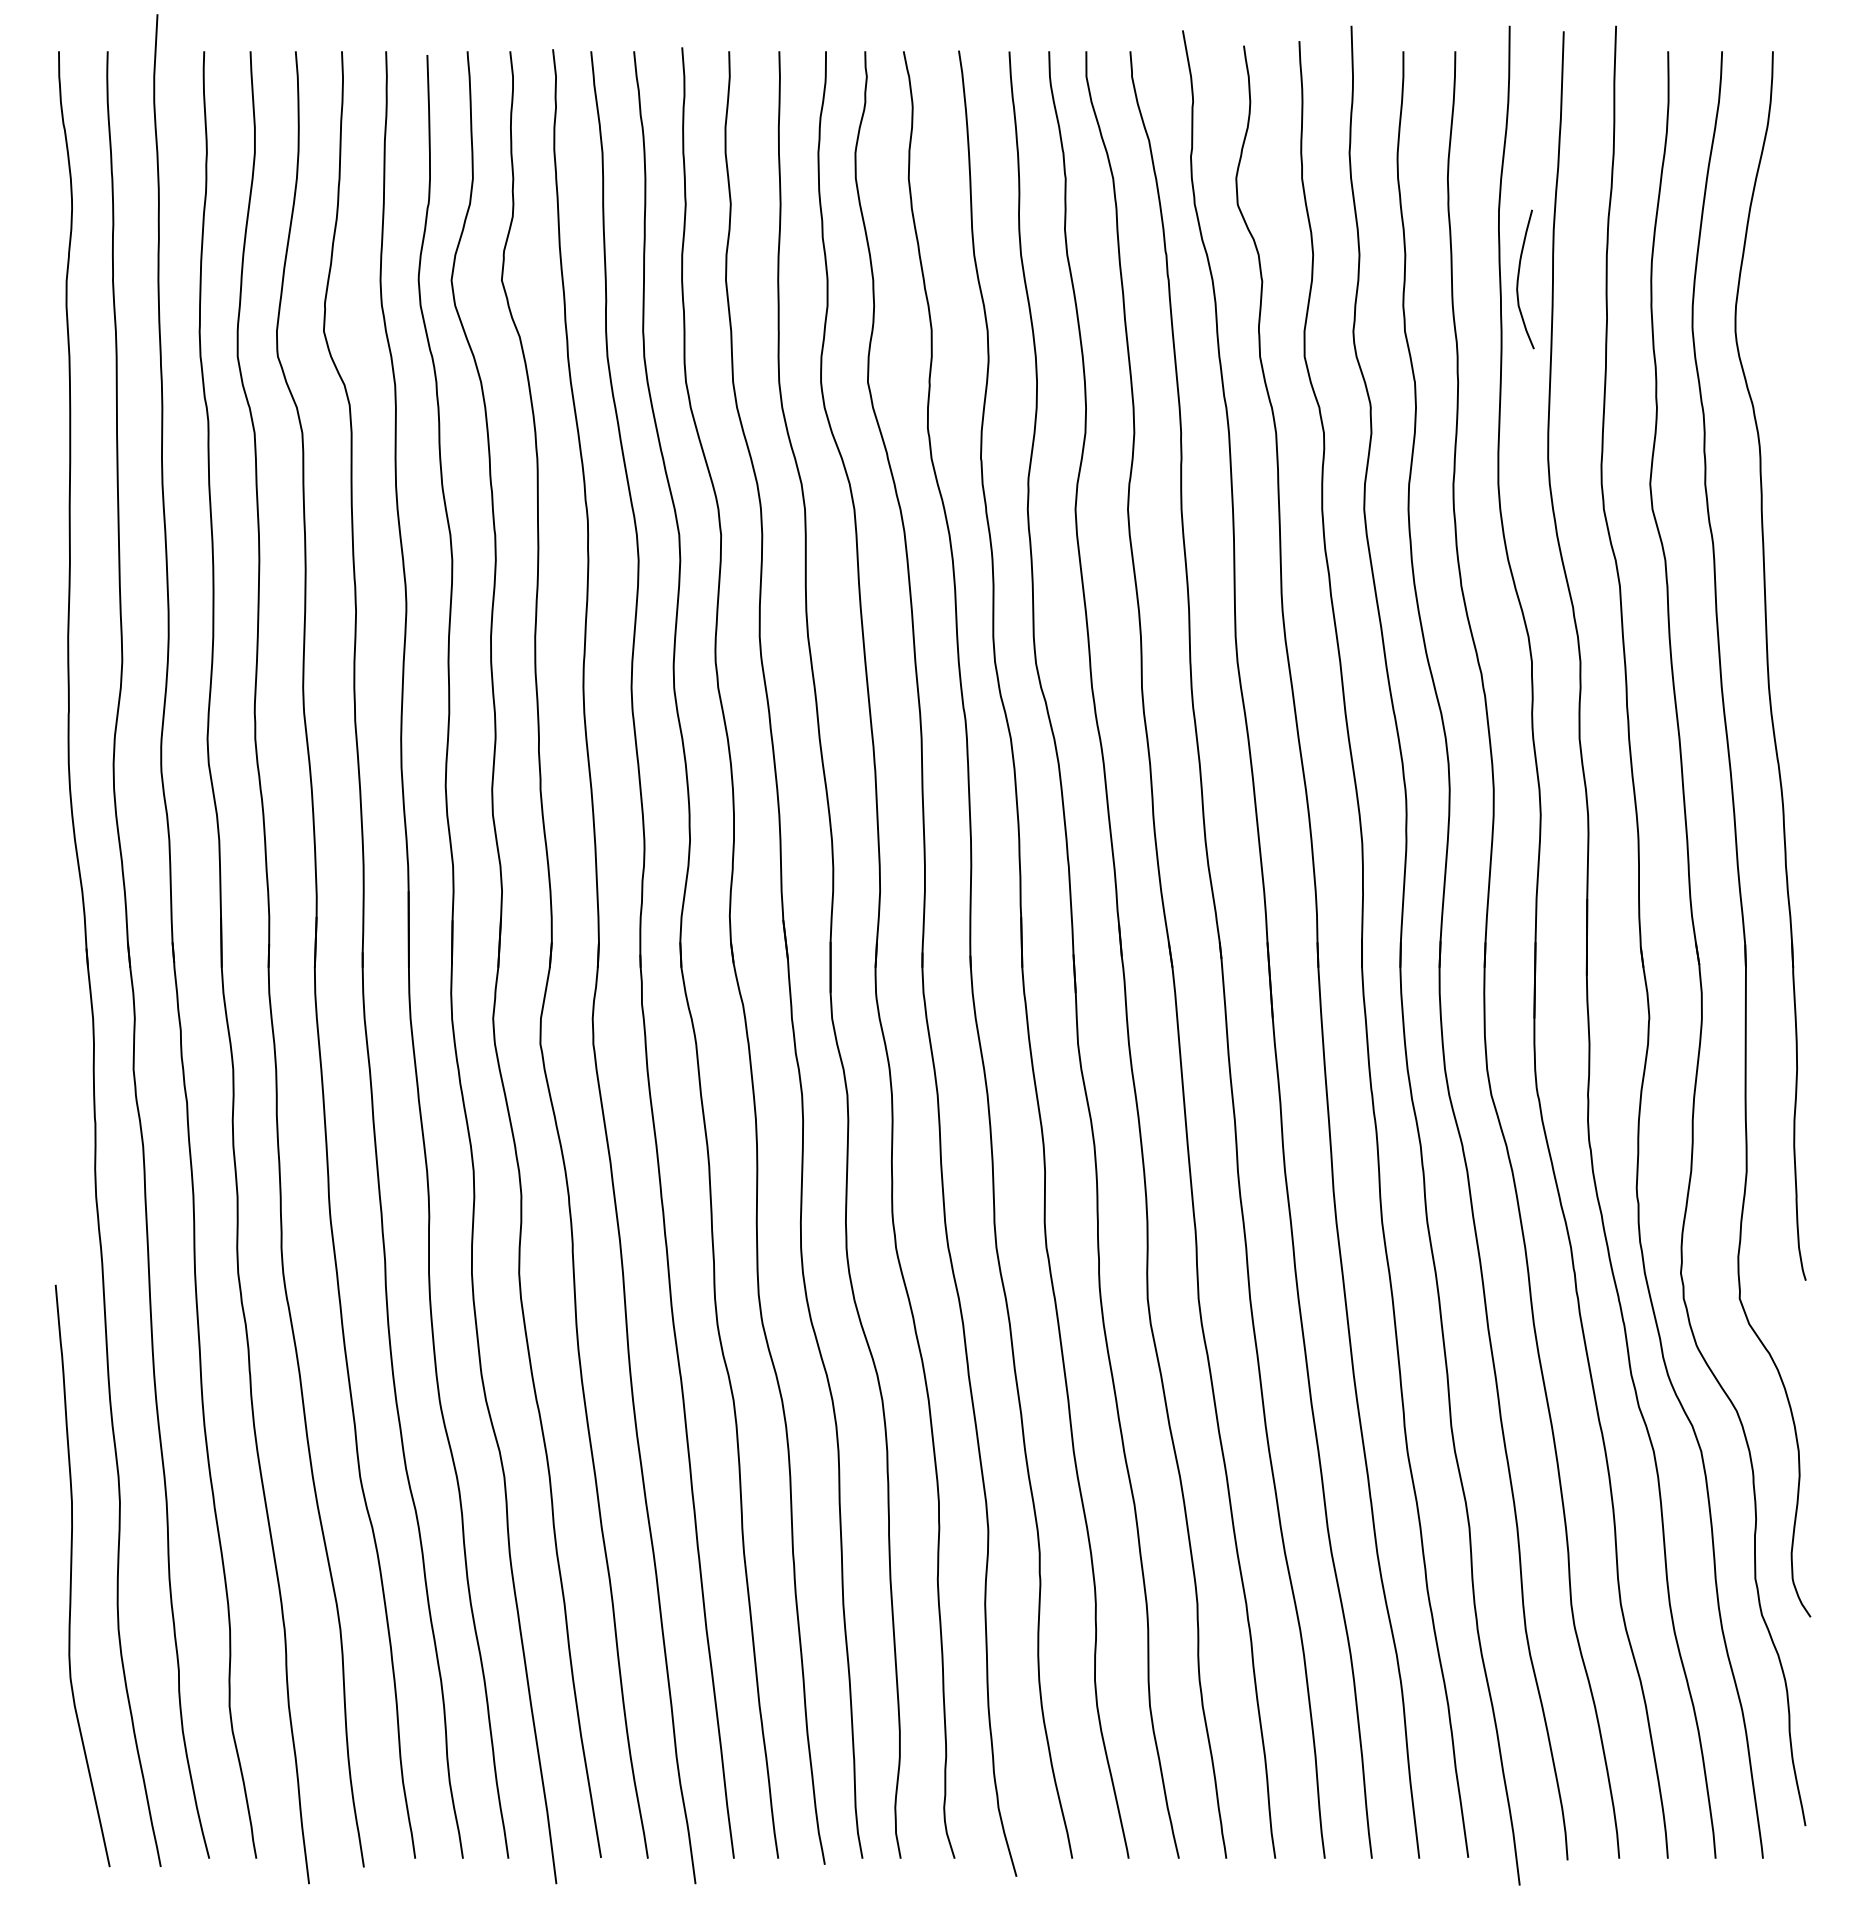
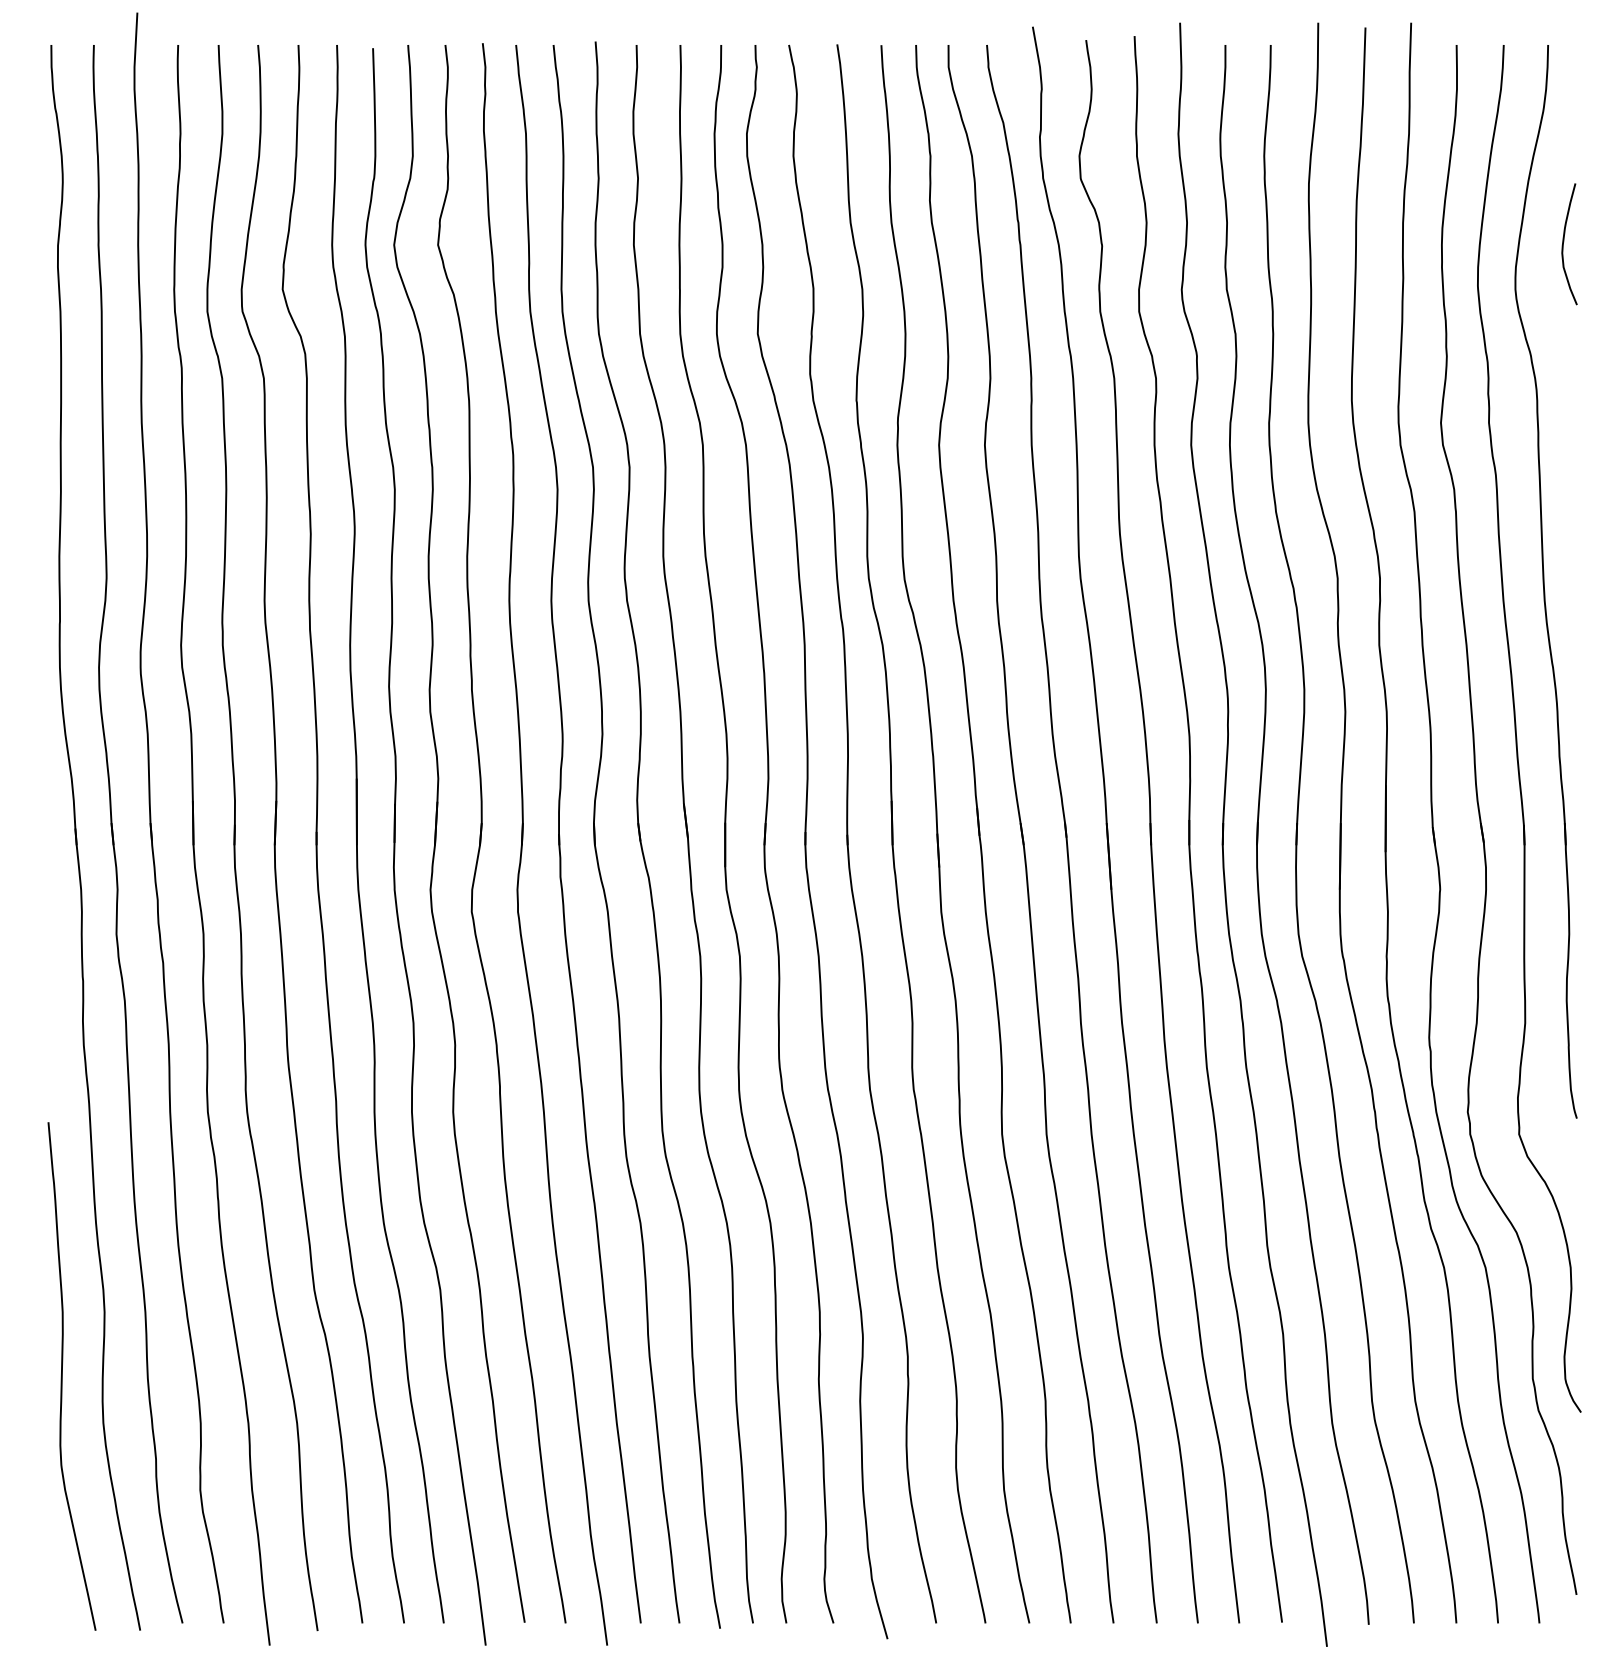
curve: (1519, 276) -> (1564, 241), moved

